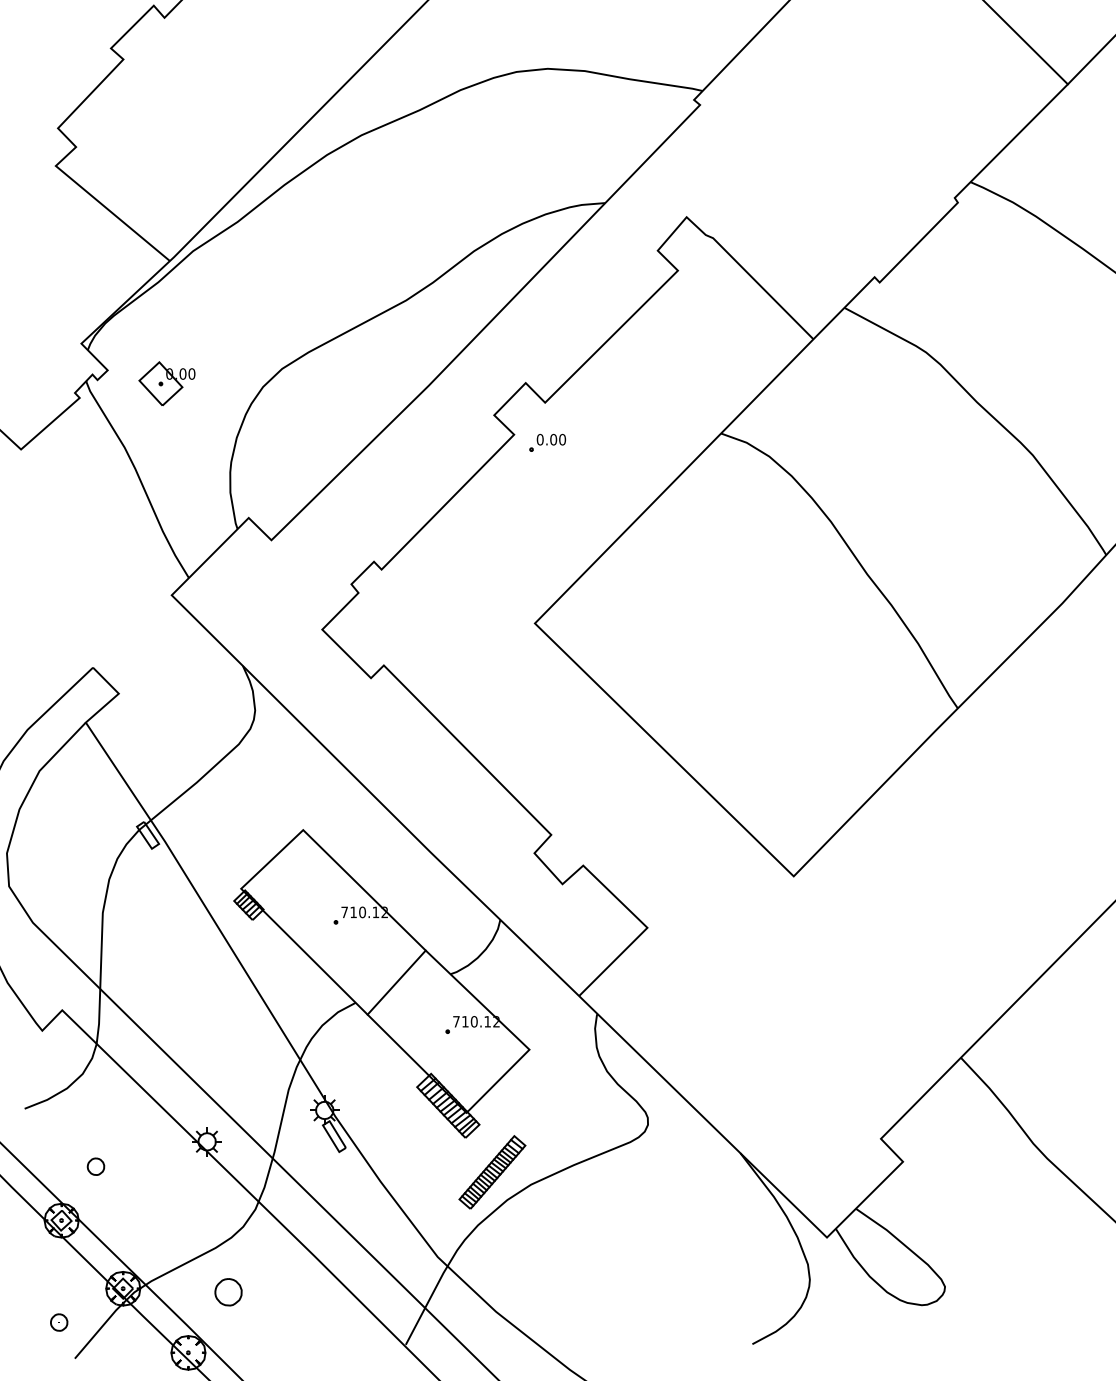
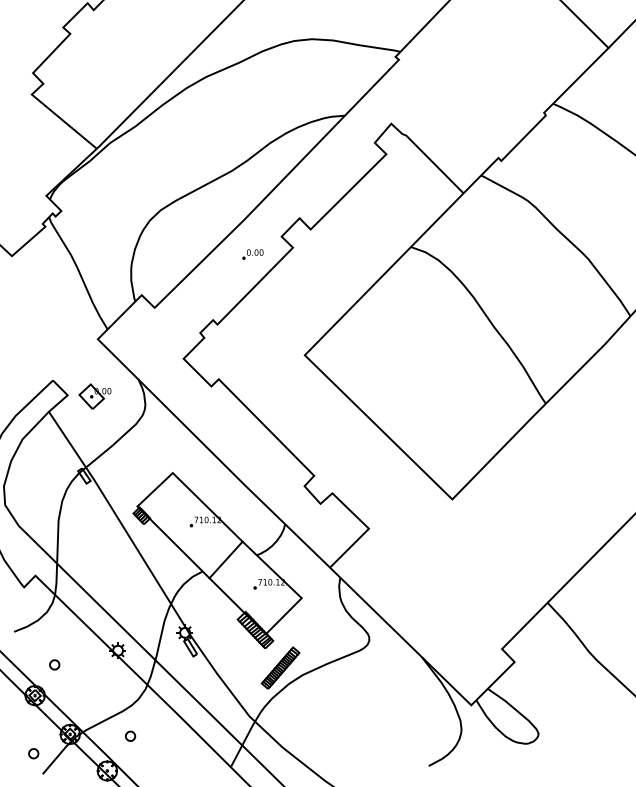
part: (165, 383) -> (94, 396), moved
part: (546, 443) -> (252, 254), moved
part: (228, 1290) -> (130, 735), size x0.62

